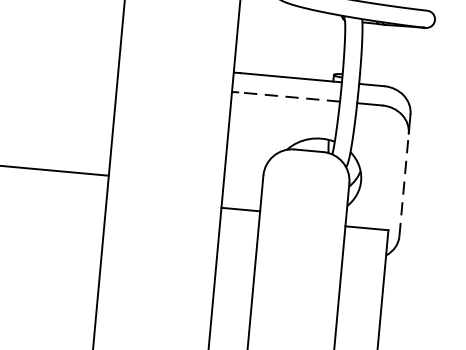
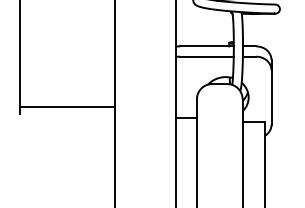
line: (288, 96) -> (206, 56), dashed -> solid
line: (404, 184) -> (271, 97), dashed -> solid

